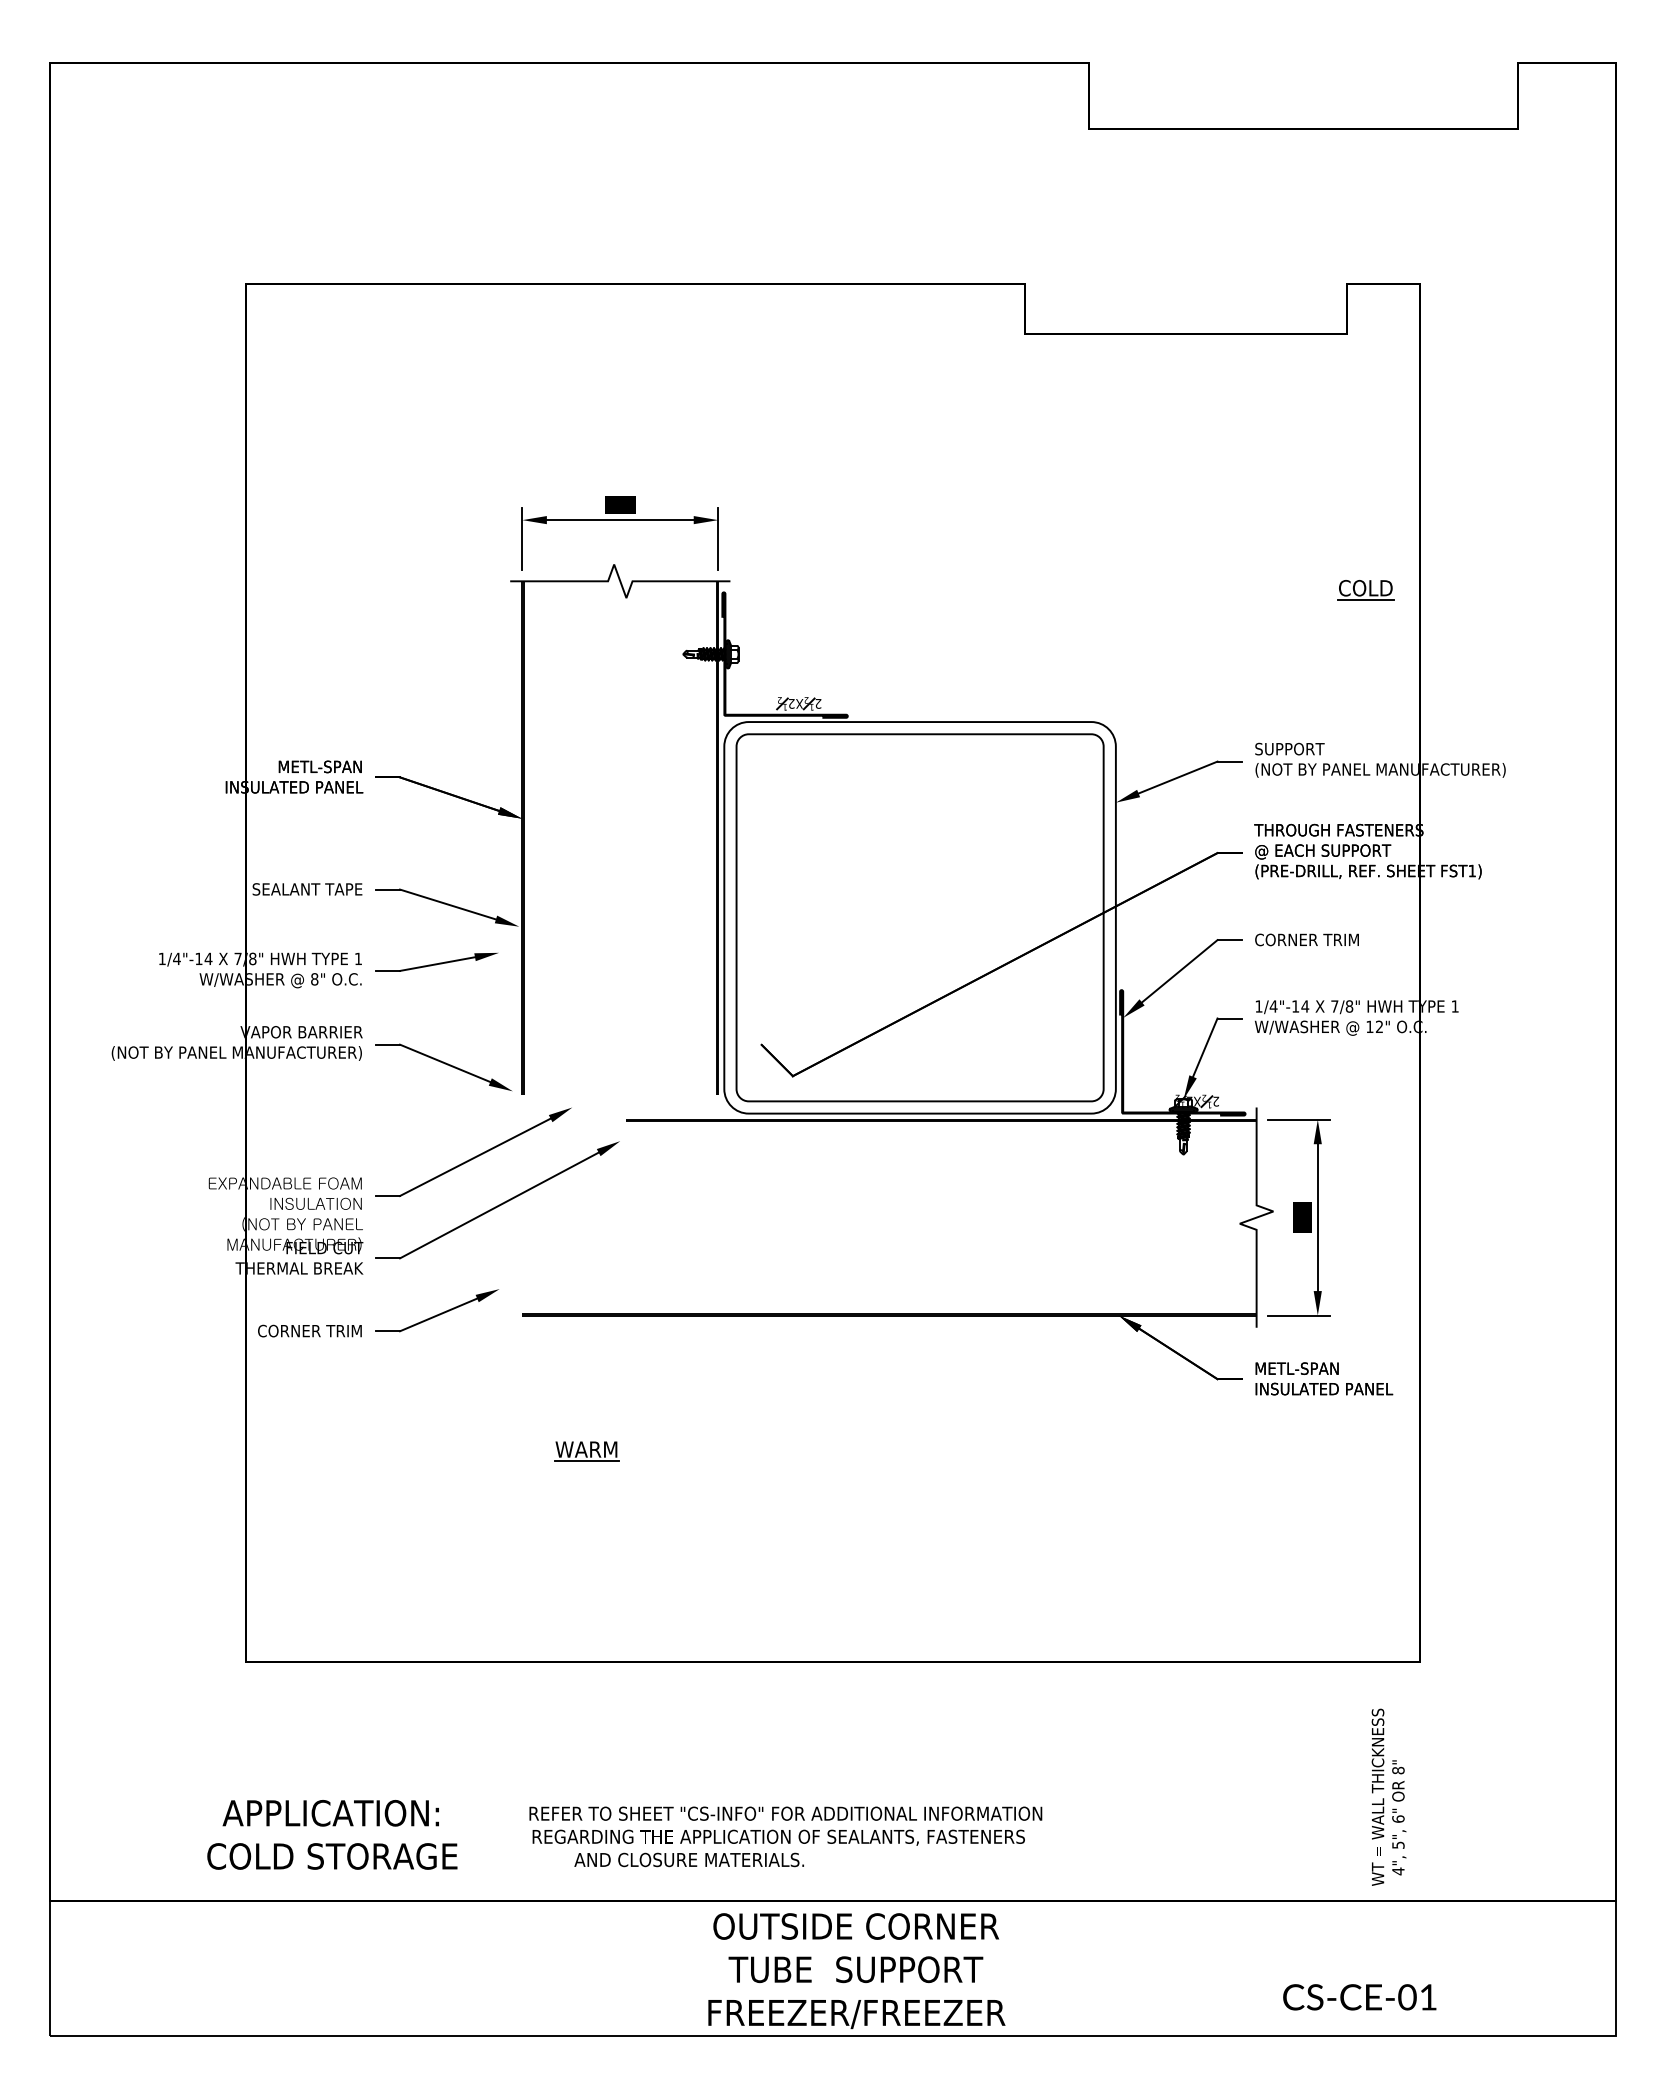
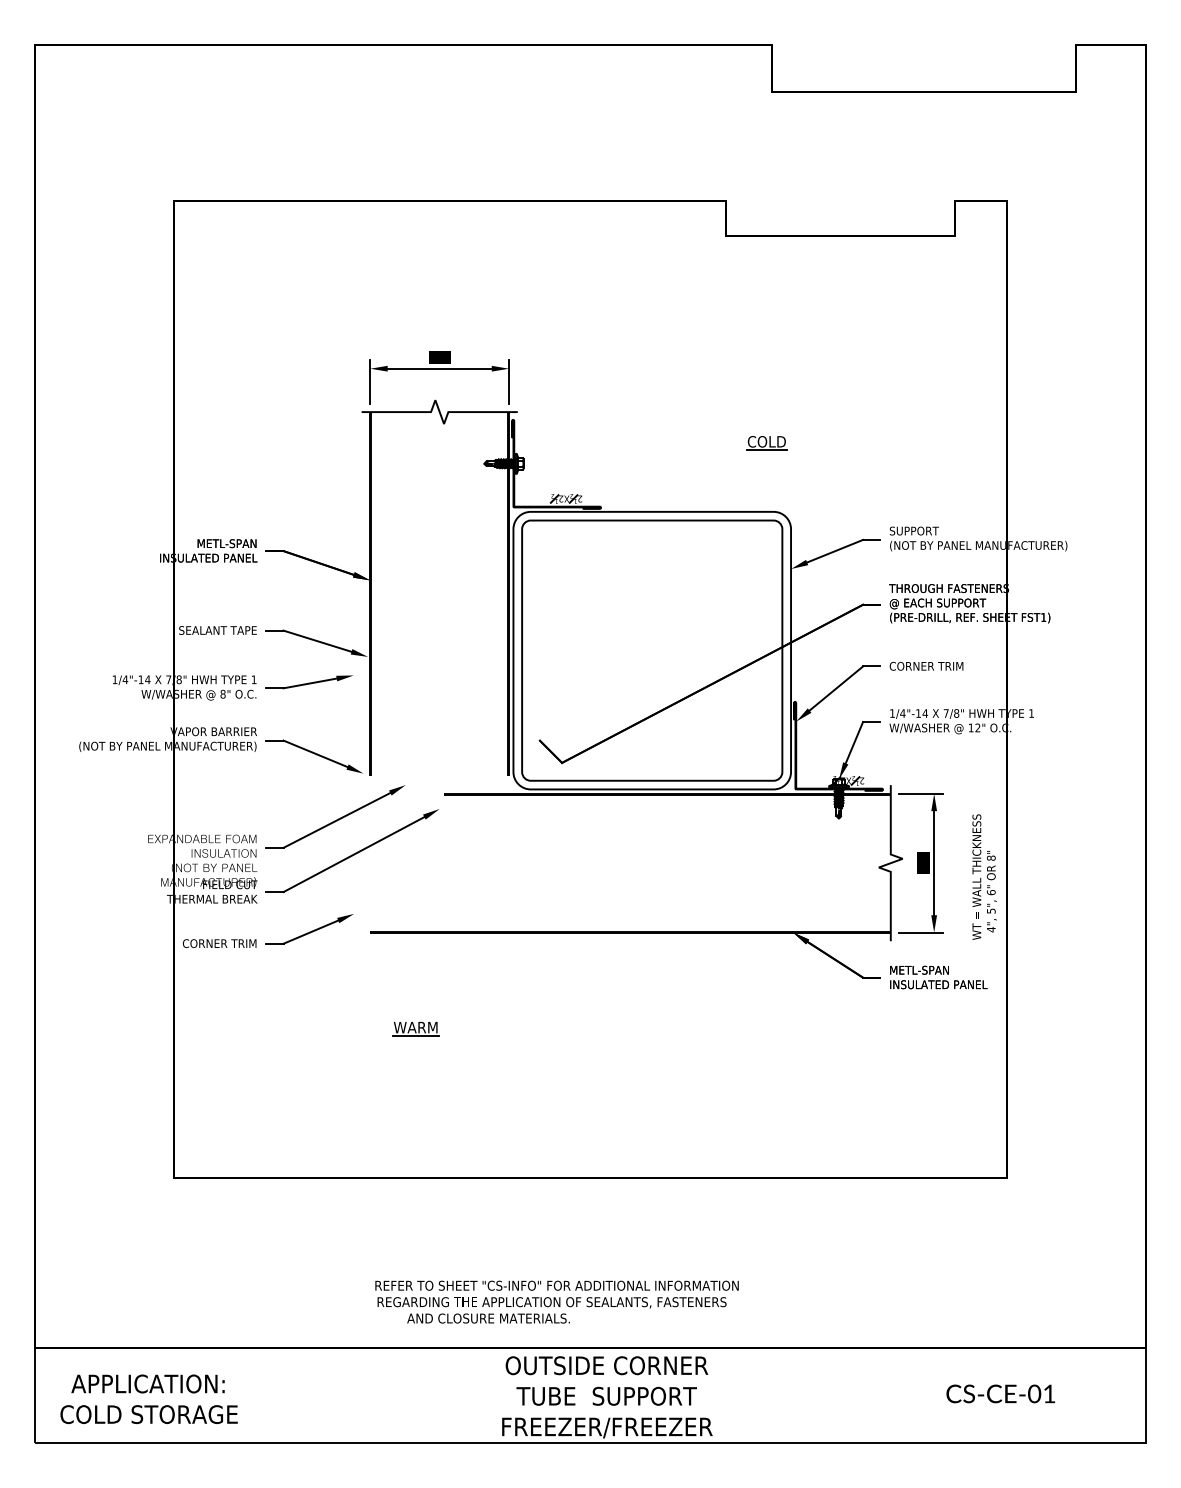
part: (1365, 590) -> (766, 443), moved
text: (1388, 1796) -> (984, 876), moved
text: (332, 1834) -> (149, 1399), moved
text: (1359, 1997) -> (1000, 1394), moved

